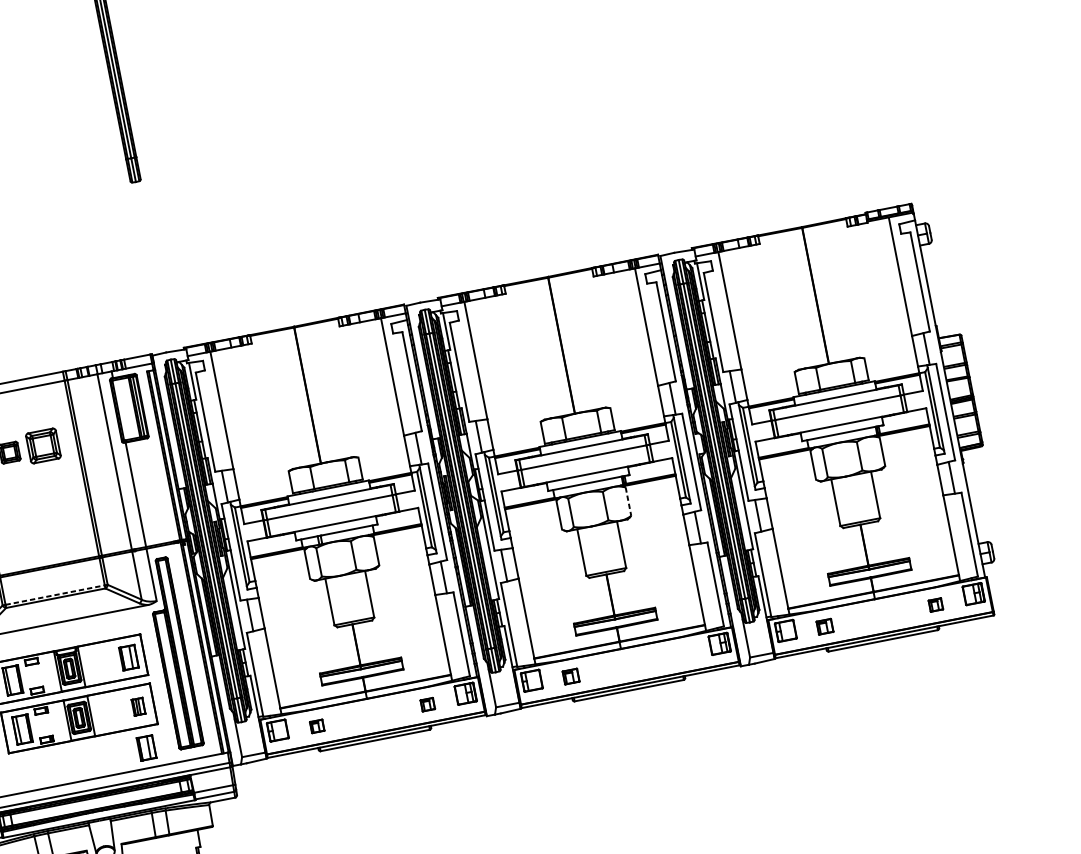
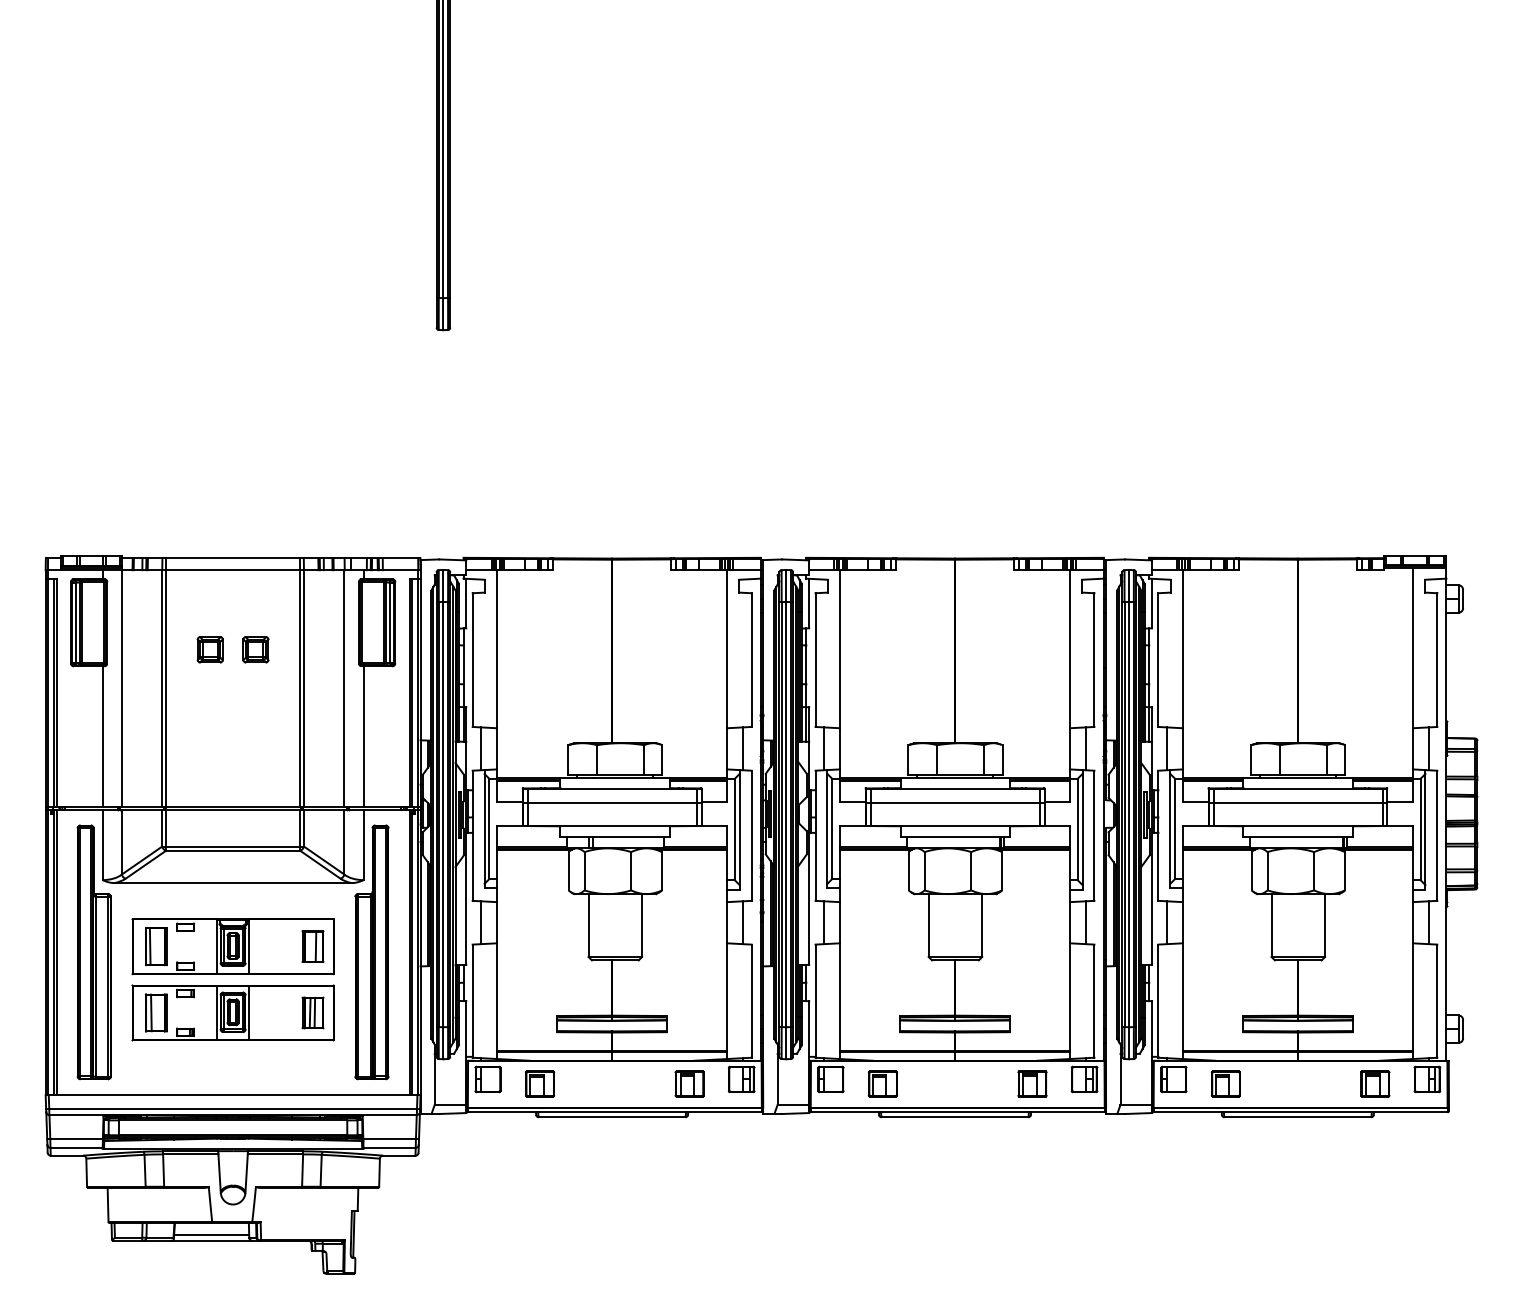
part: (43, 445) -> (255, 649), size x0.62
line: (628, 501) -> (1002, 871), dashed -> solid
line: (55, 595) -> (233, 846), dashed -> solid
part: (935, 604) -> (1375, 1083), size x1.67
part: (824, 626) -> (1225, 1083), size x1.43
part: (681, 654) -> (1032, 1083), added
part: (570, 676) -> (882, 1083), size x1.43
part: (427, 704) -> (689, 1083), size x1.67
part: (138, 706) -> (312, 1012), size x1.43
part: (317, 725) -> (540, 1083), size x1.67
part: (146, 748) -> (312, 1068), removed

